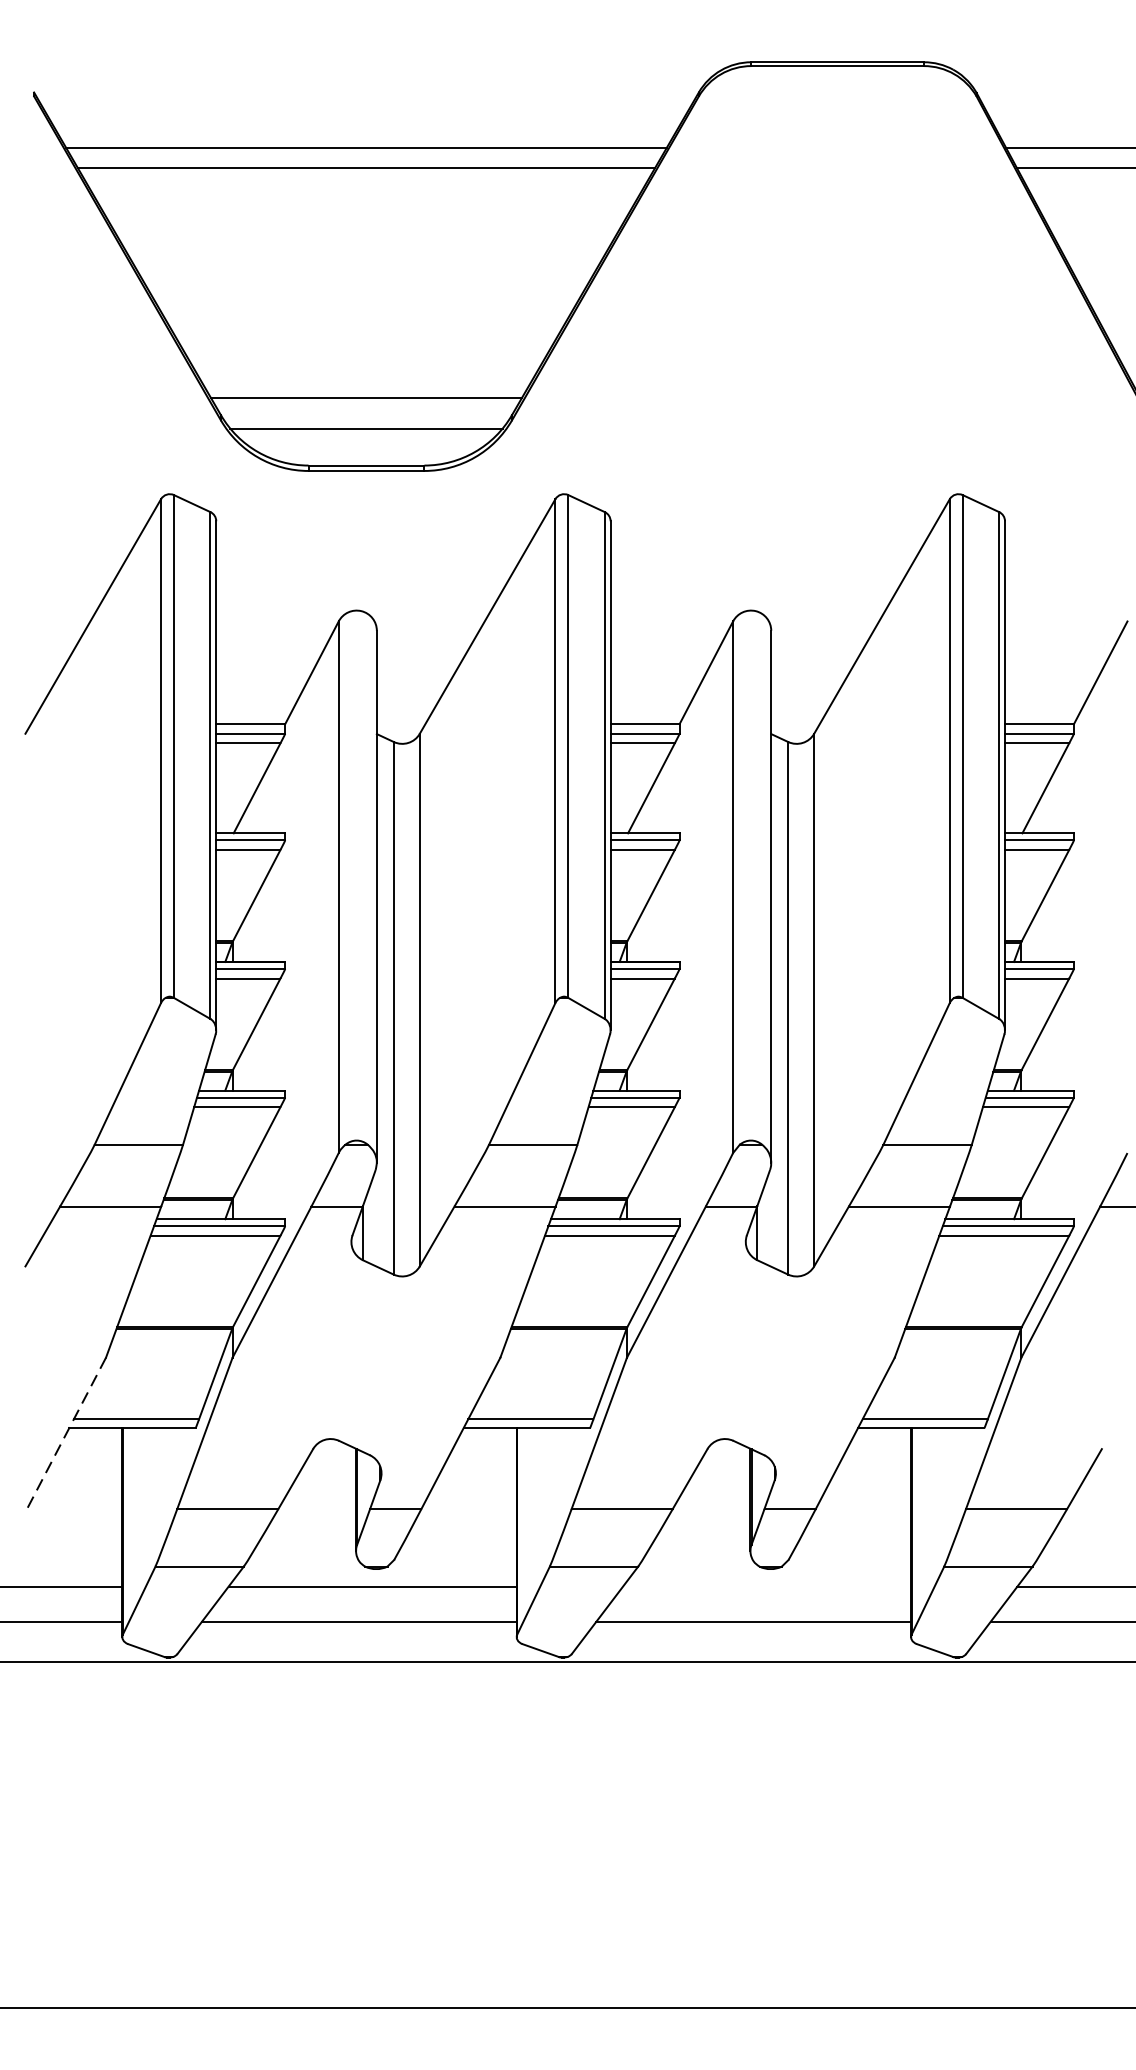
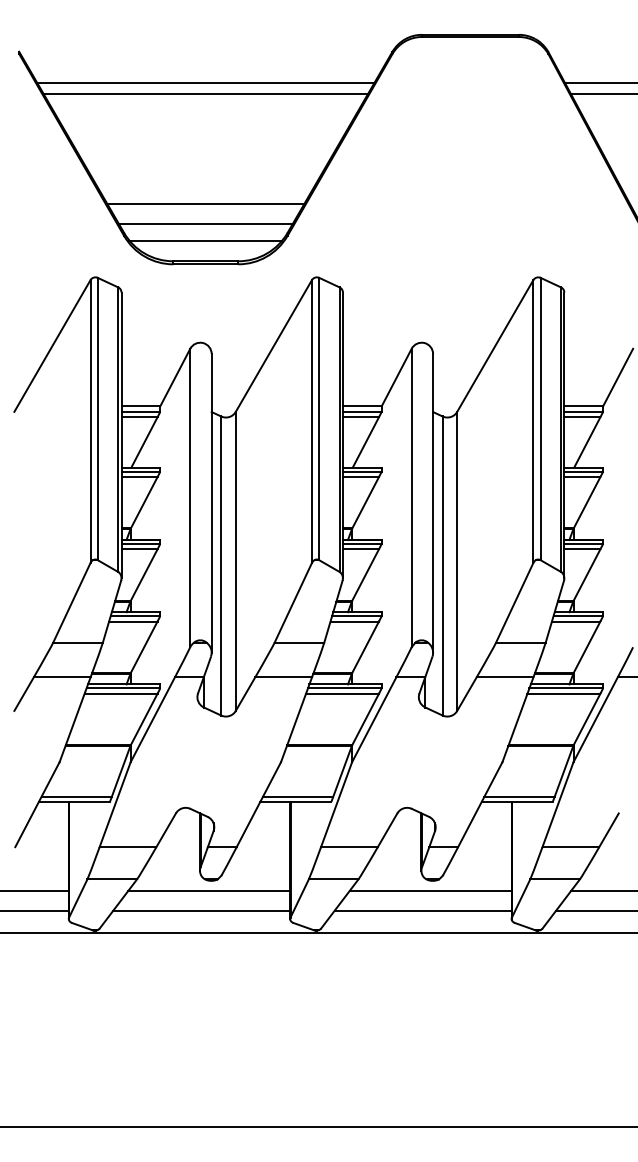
line: (365, 362) -> (205, 203), added
line: (66, 1433) -> (37, 804), dashed -> solid
line: (766, 1586) -> (430, 890), added

